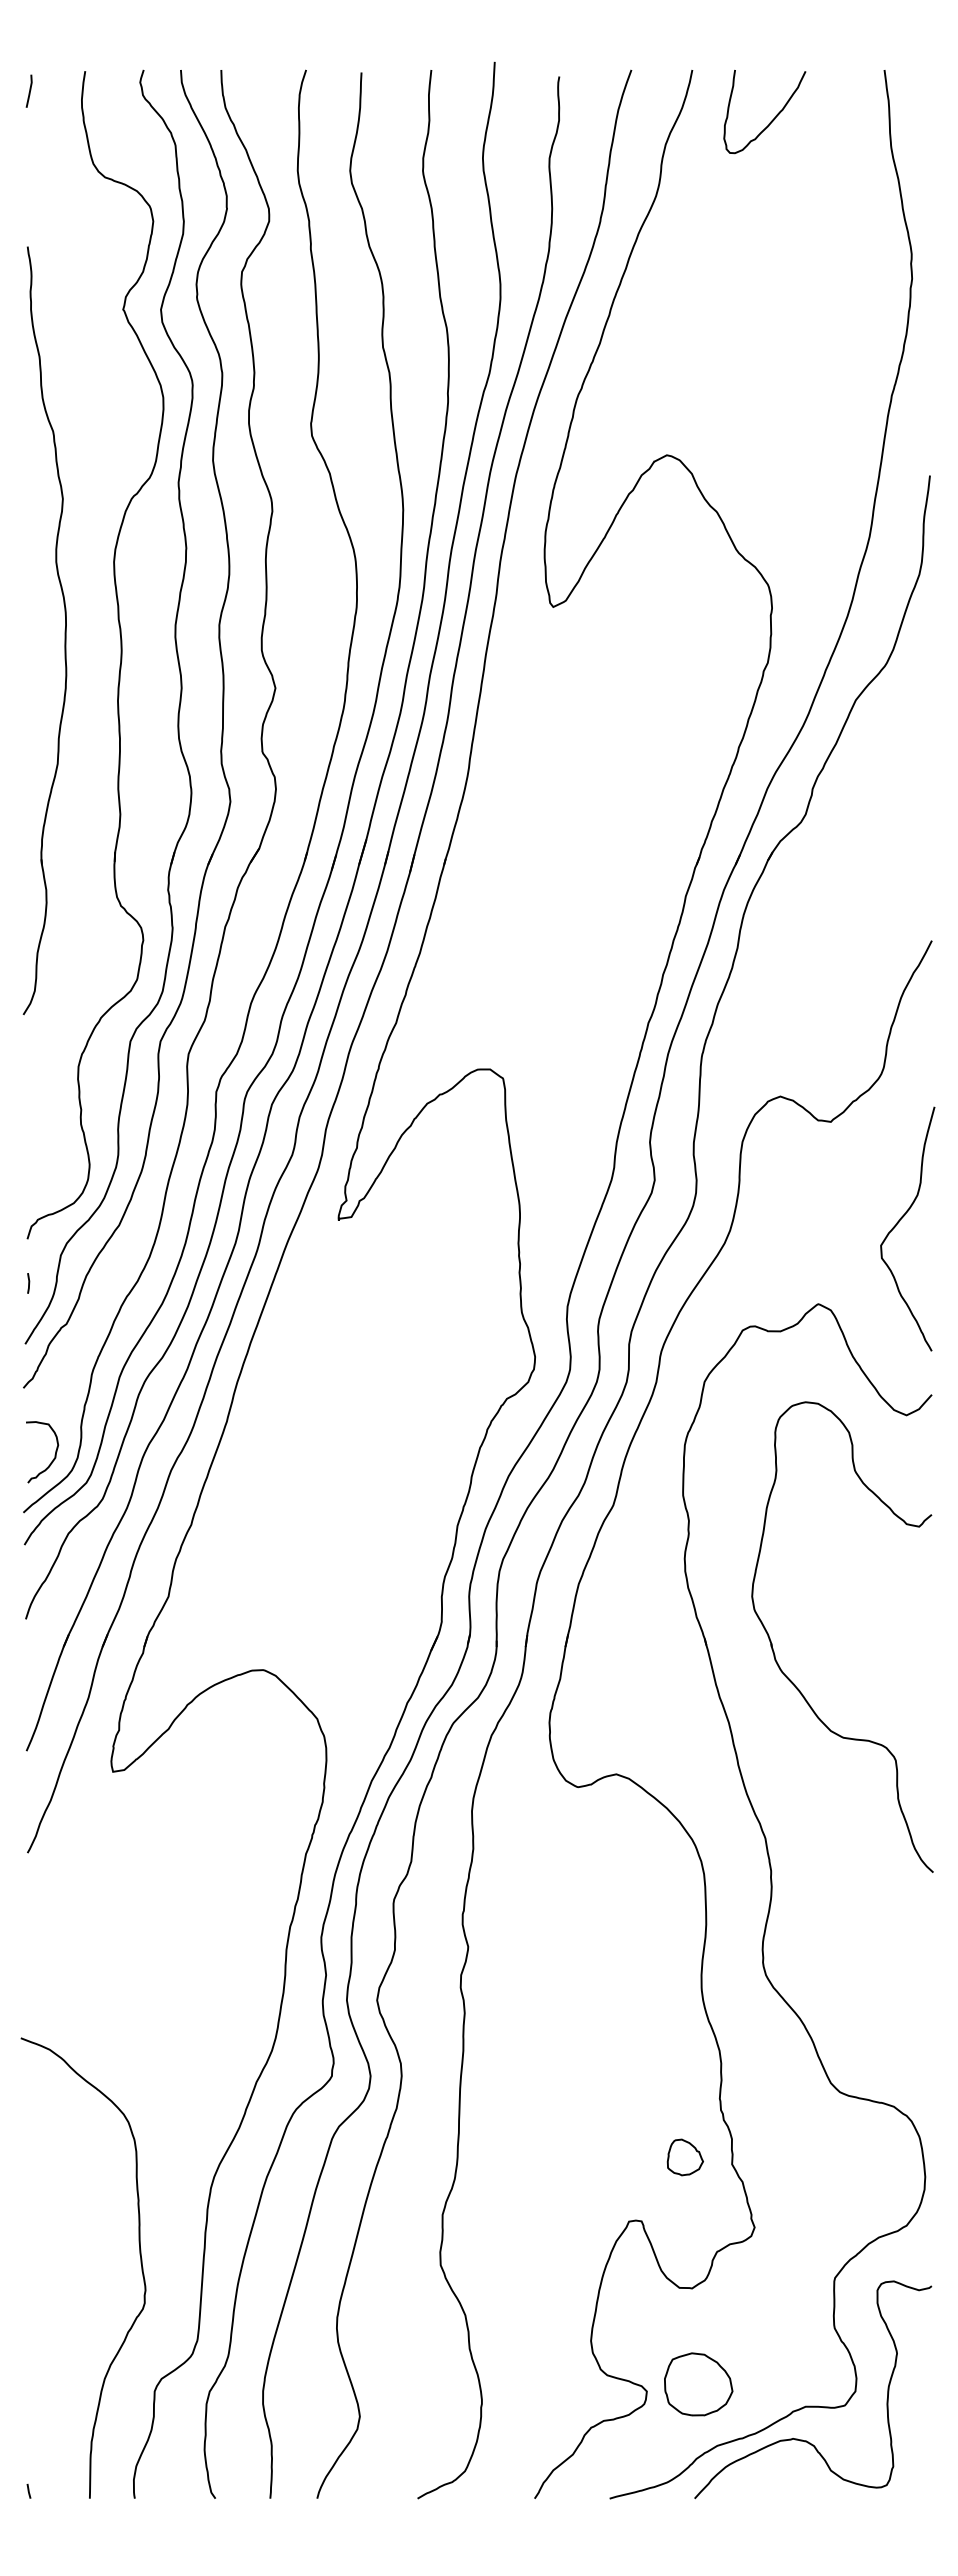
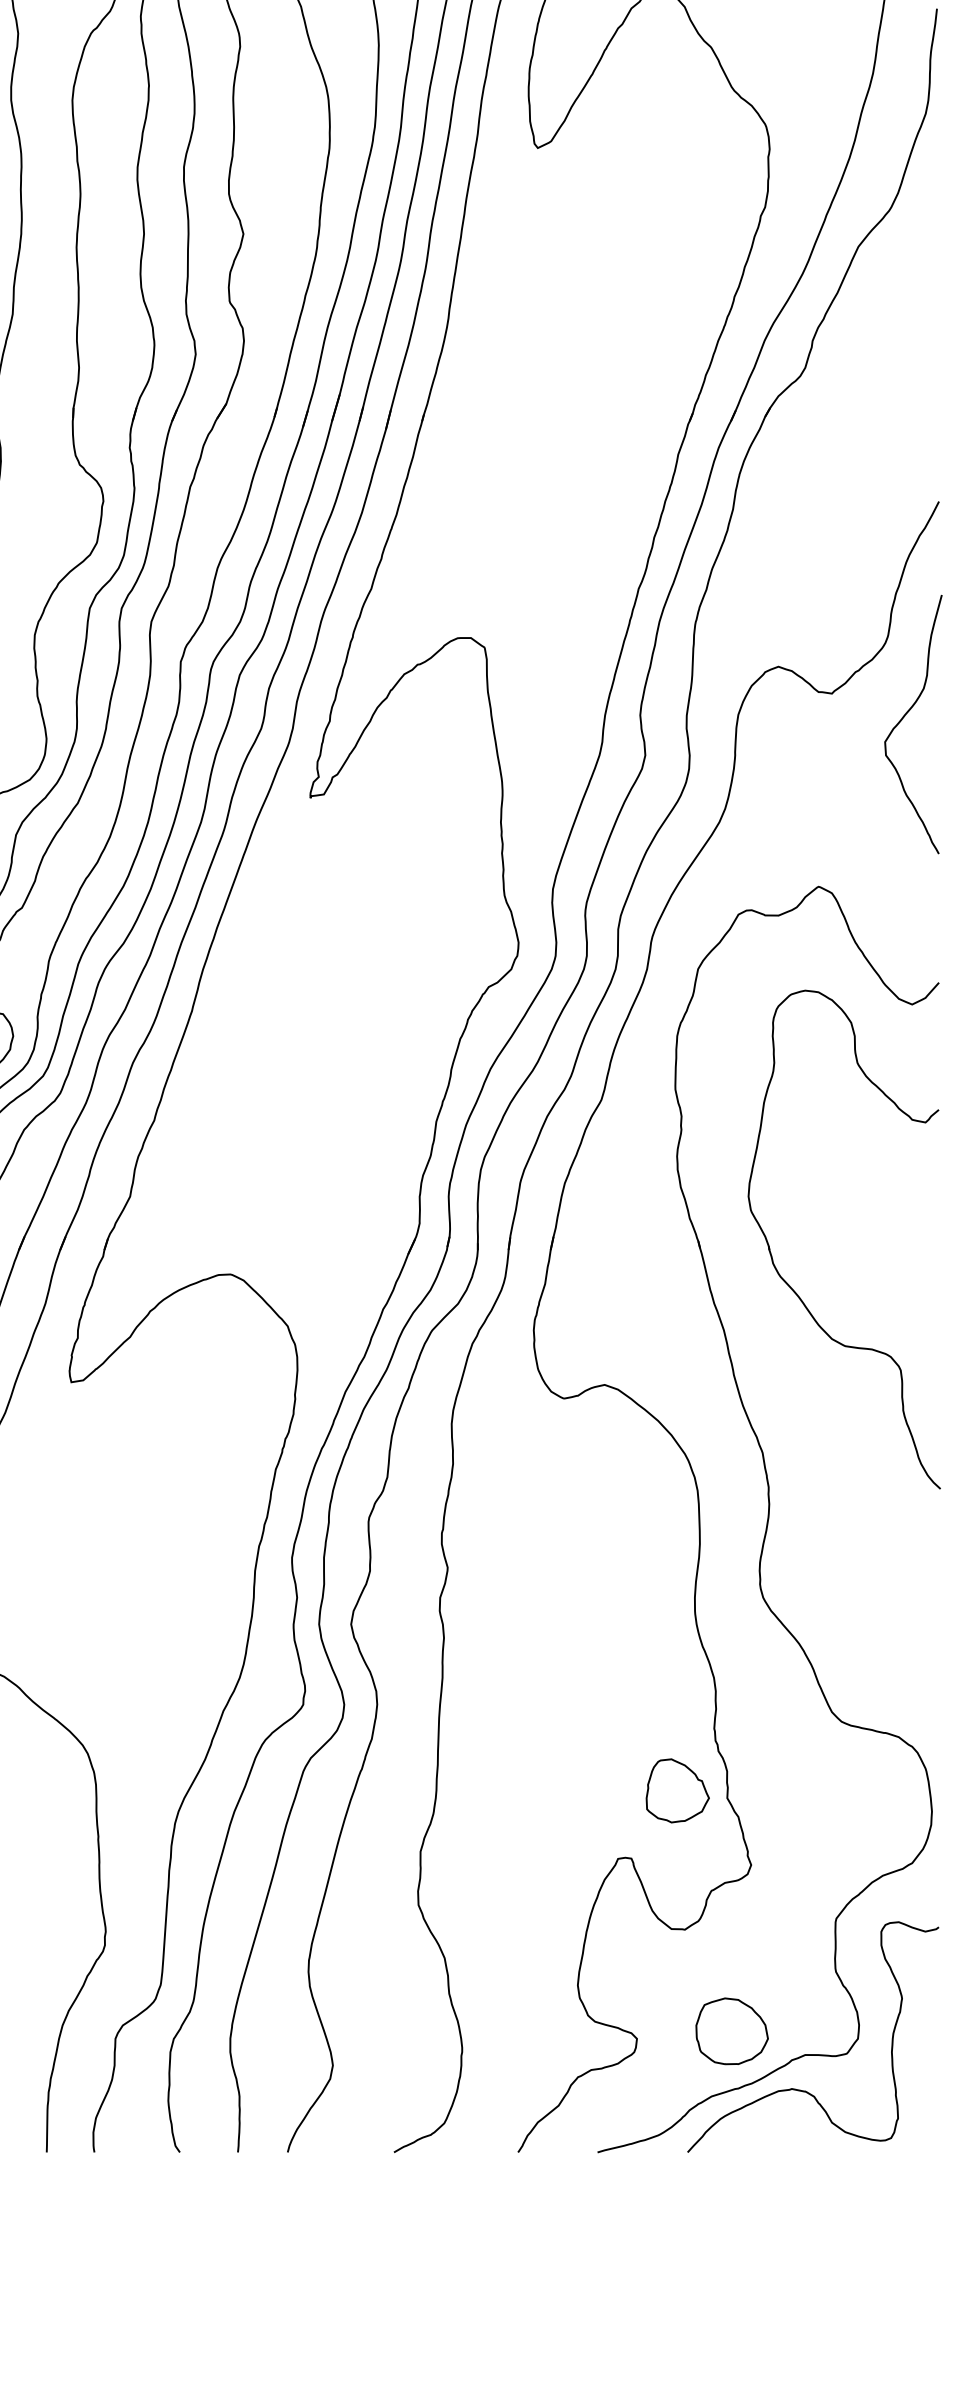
curve: (899, 1222) -> (904, 717), moved
part: (685, 2157) -> (677, 1790), size x1.67
part: (698, 2384) -> (731, 2031), moved

